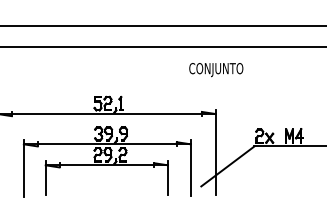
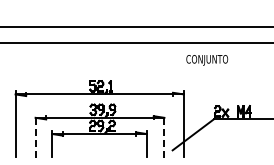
text: (216, 70) -> (207, 60), moved
line: (23, 168) -> (35, 136), solid -> dashed
line: (190, 168) -> (164, 136), solid -> dashed

